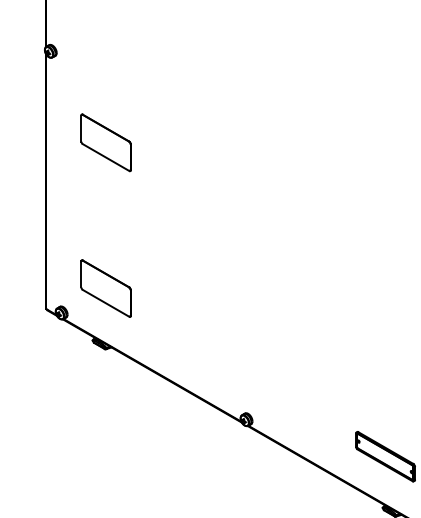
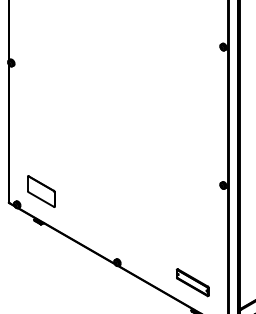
part: (106, 142) -> (41, 112), removed

